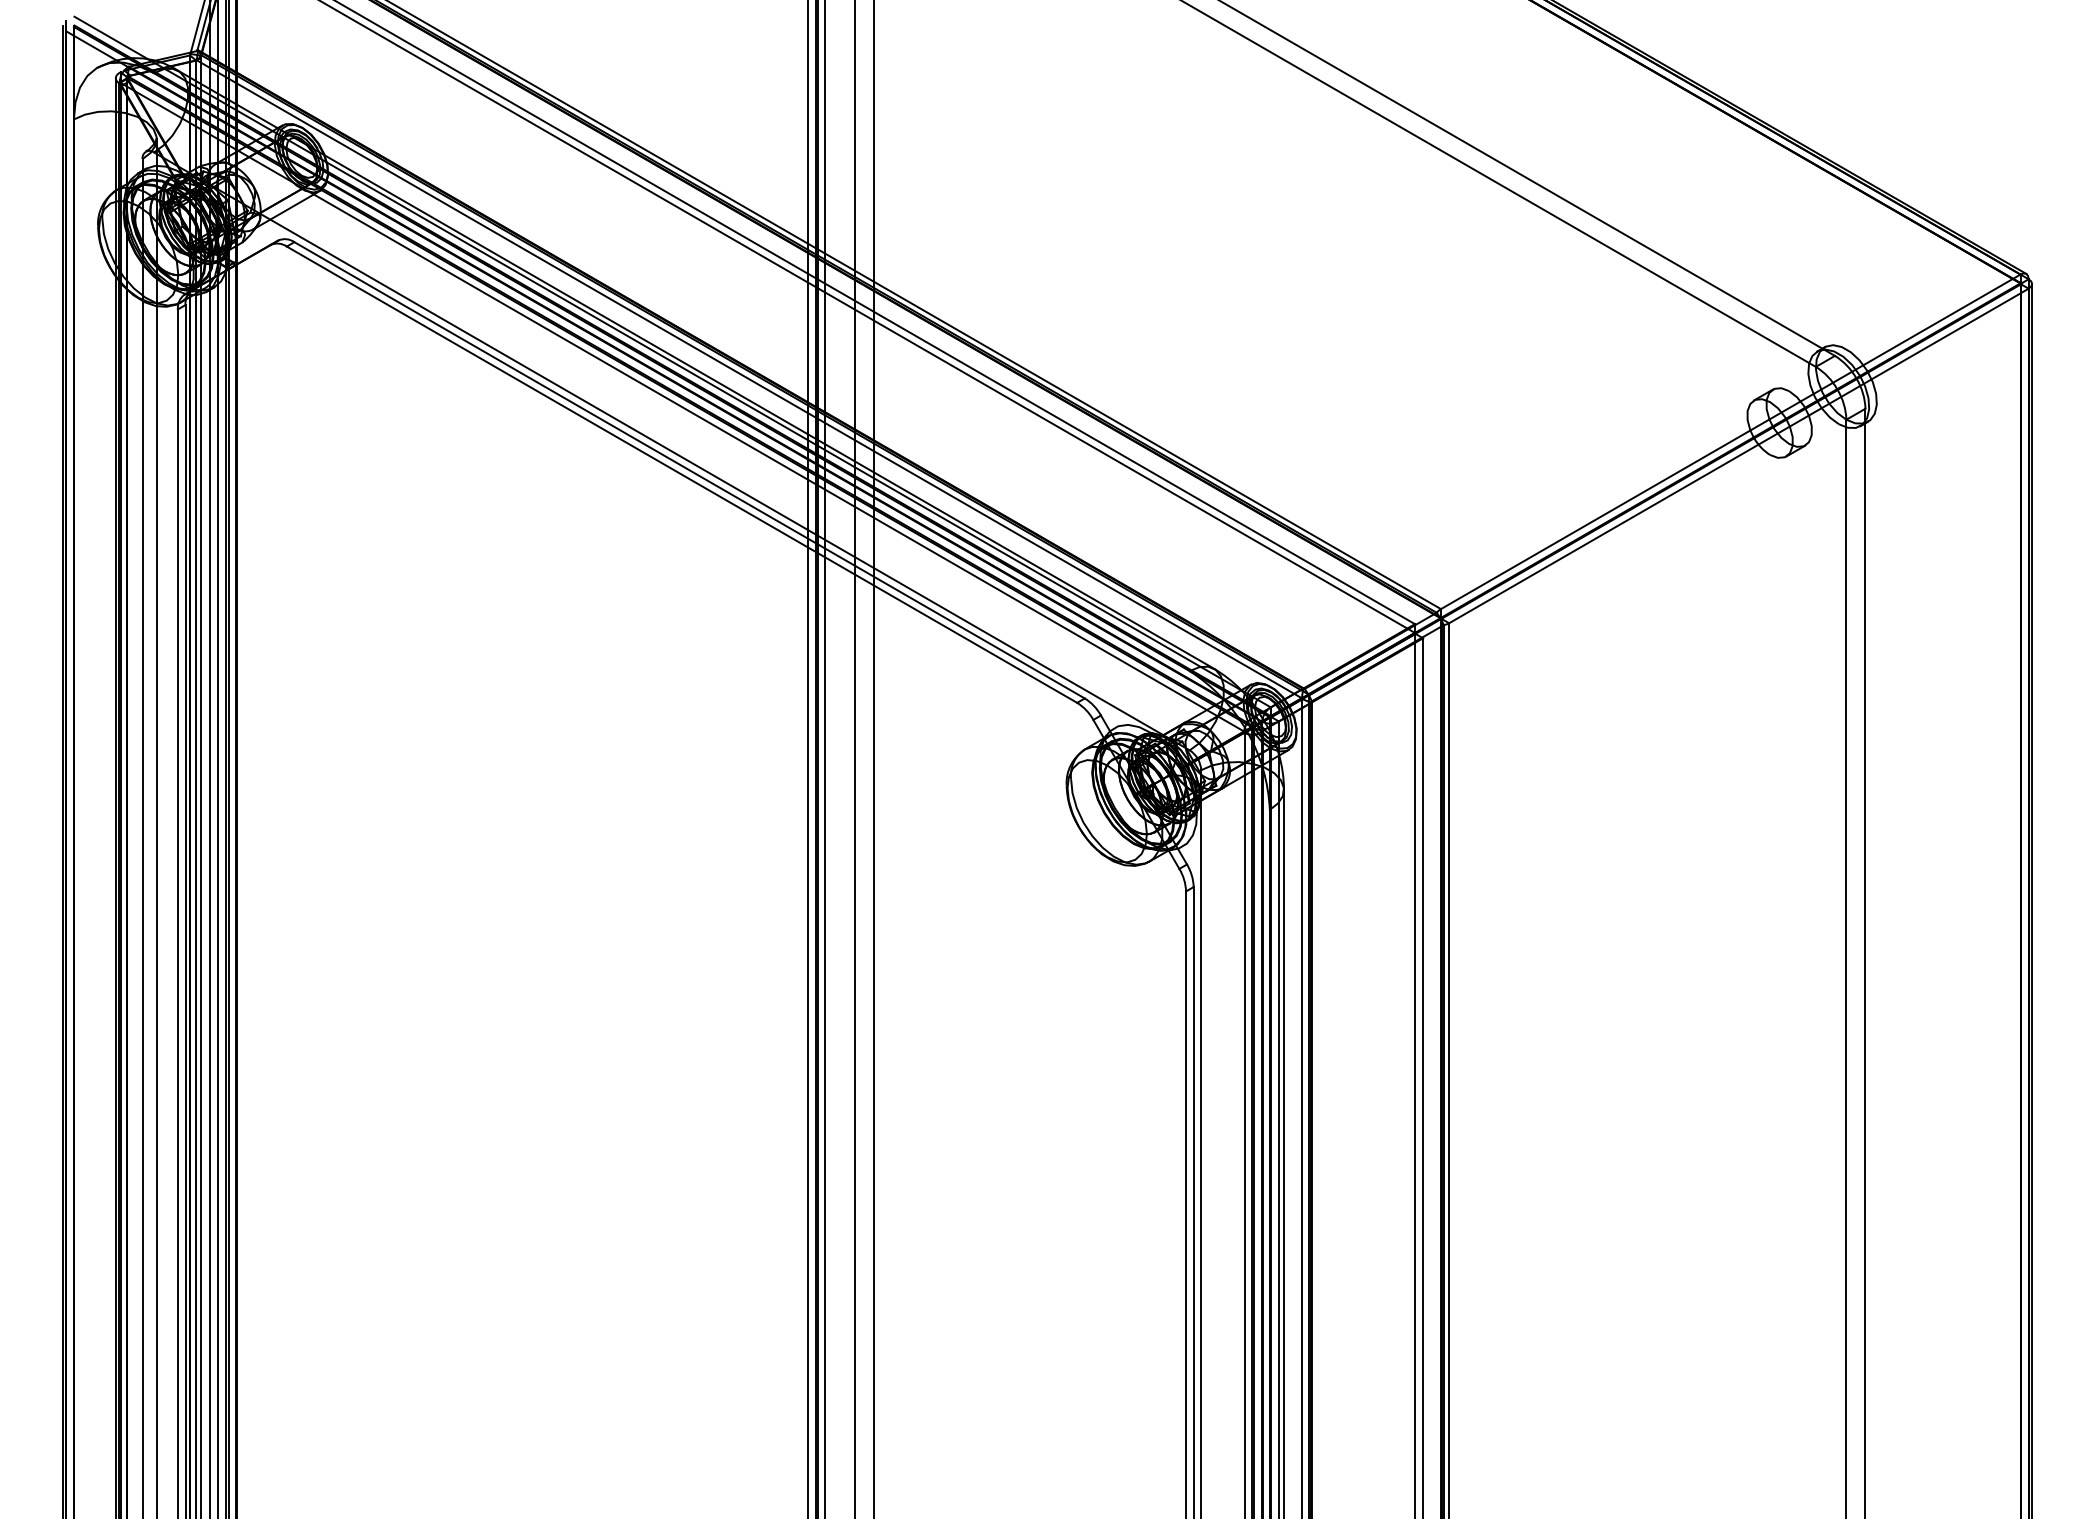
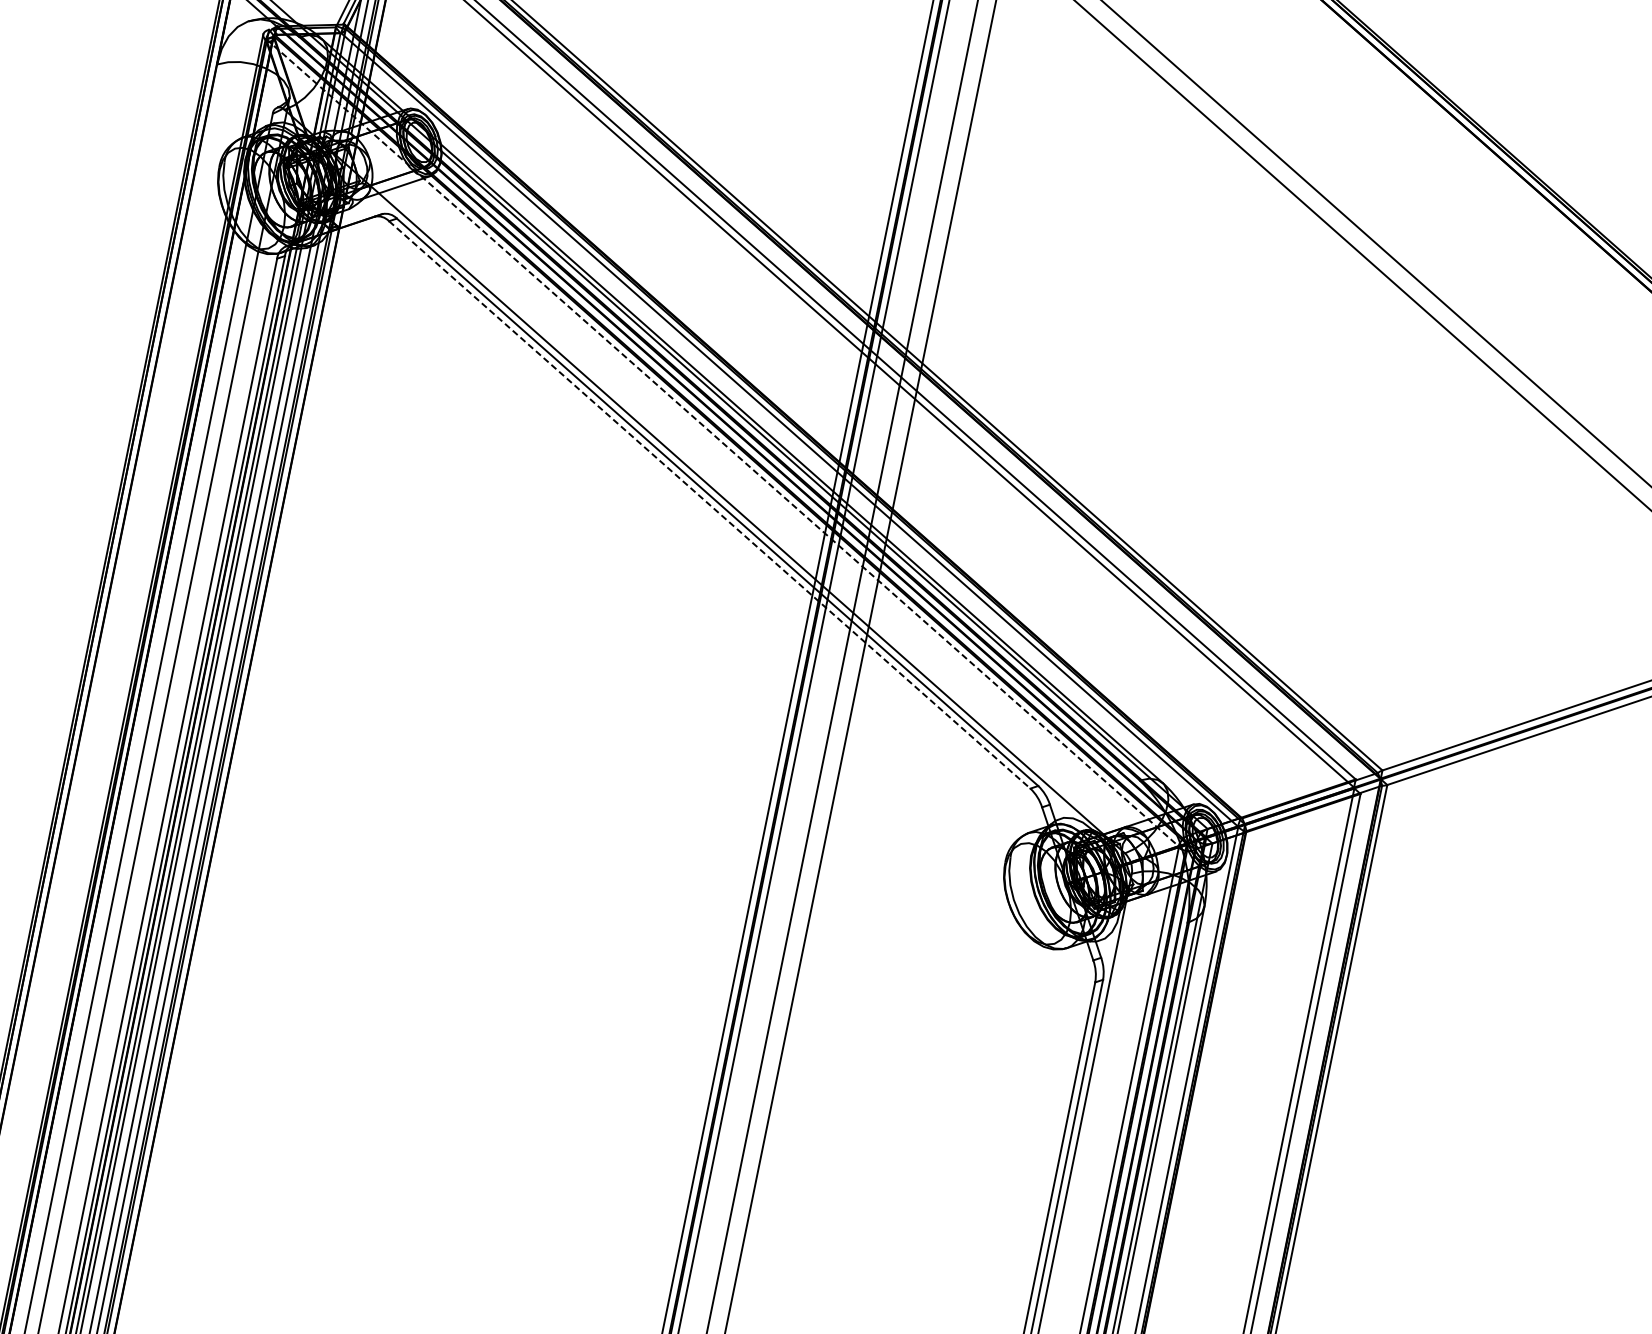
line: (682, 407) -> (722, 443), solid -> dashed
line: (682, 474) -> (710, 504), solid -> dashed

